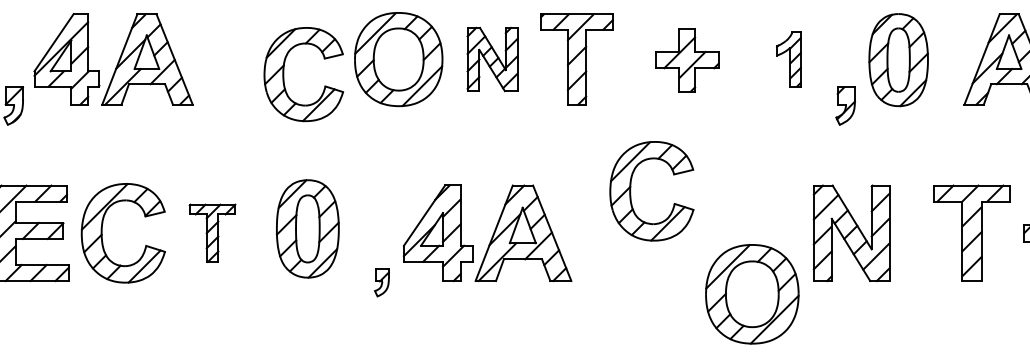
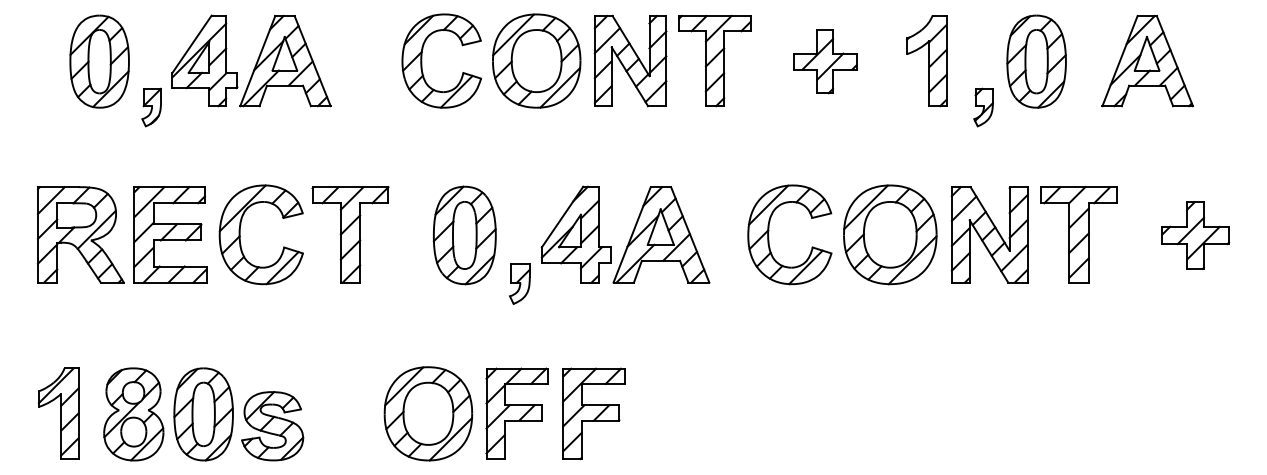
part: (492, 58) -> (630, 60), size x1.43
part: (788, 59) -> (926, 61), size x1.67
part: (284, 73) -> (422, 60), moved
part: (631, 187) -> (769, 231), moved
part: (307, 228) -> (464, 235), moved
part: (212, 232) -> (350, 234), size x1.67
part: (971, 232) -> (1078, 234), moved
part: (381, 281) -> (519, 283), size x1.43
part: (752, 293) -> (890, 234), moved

